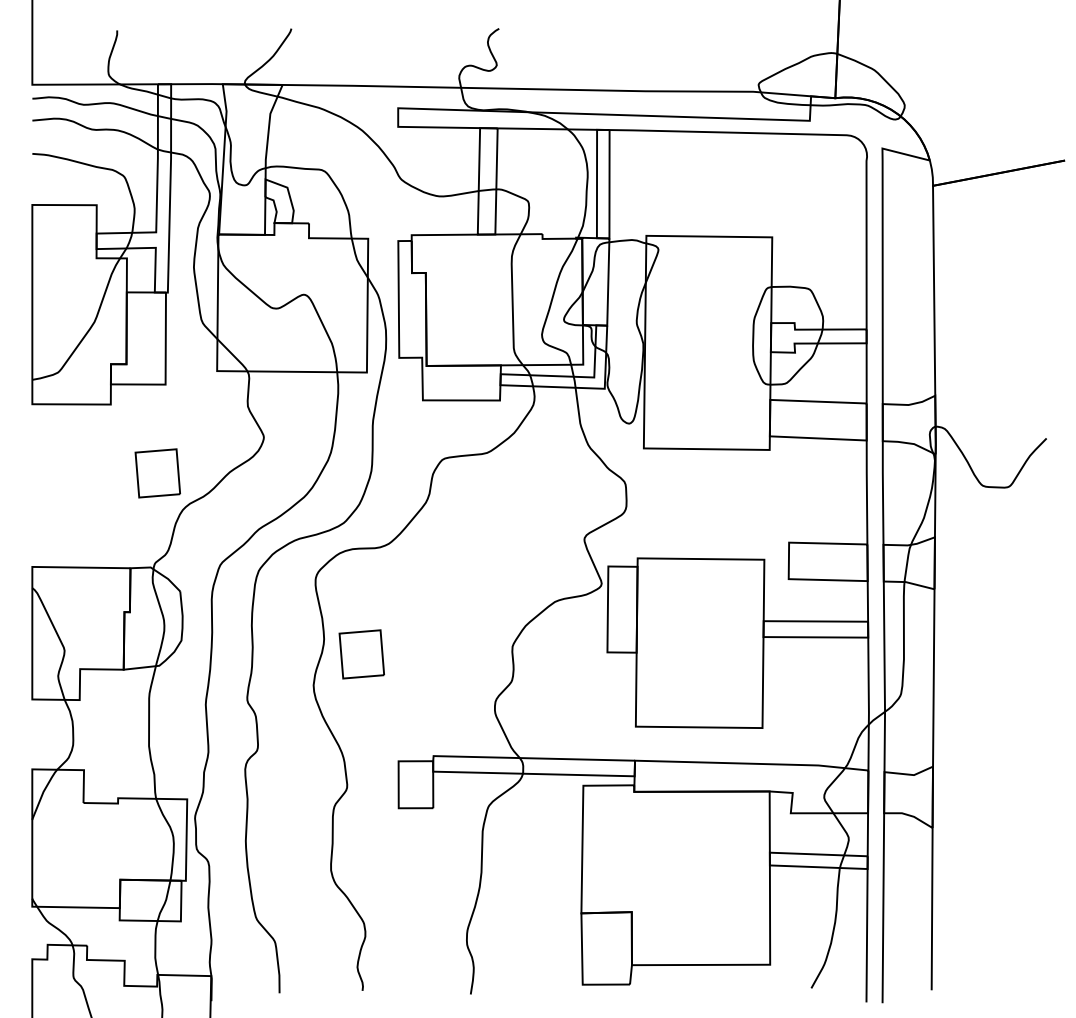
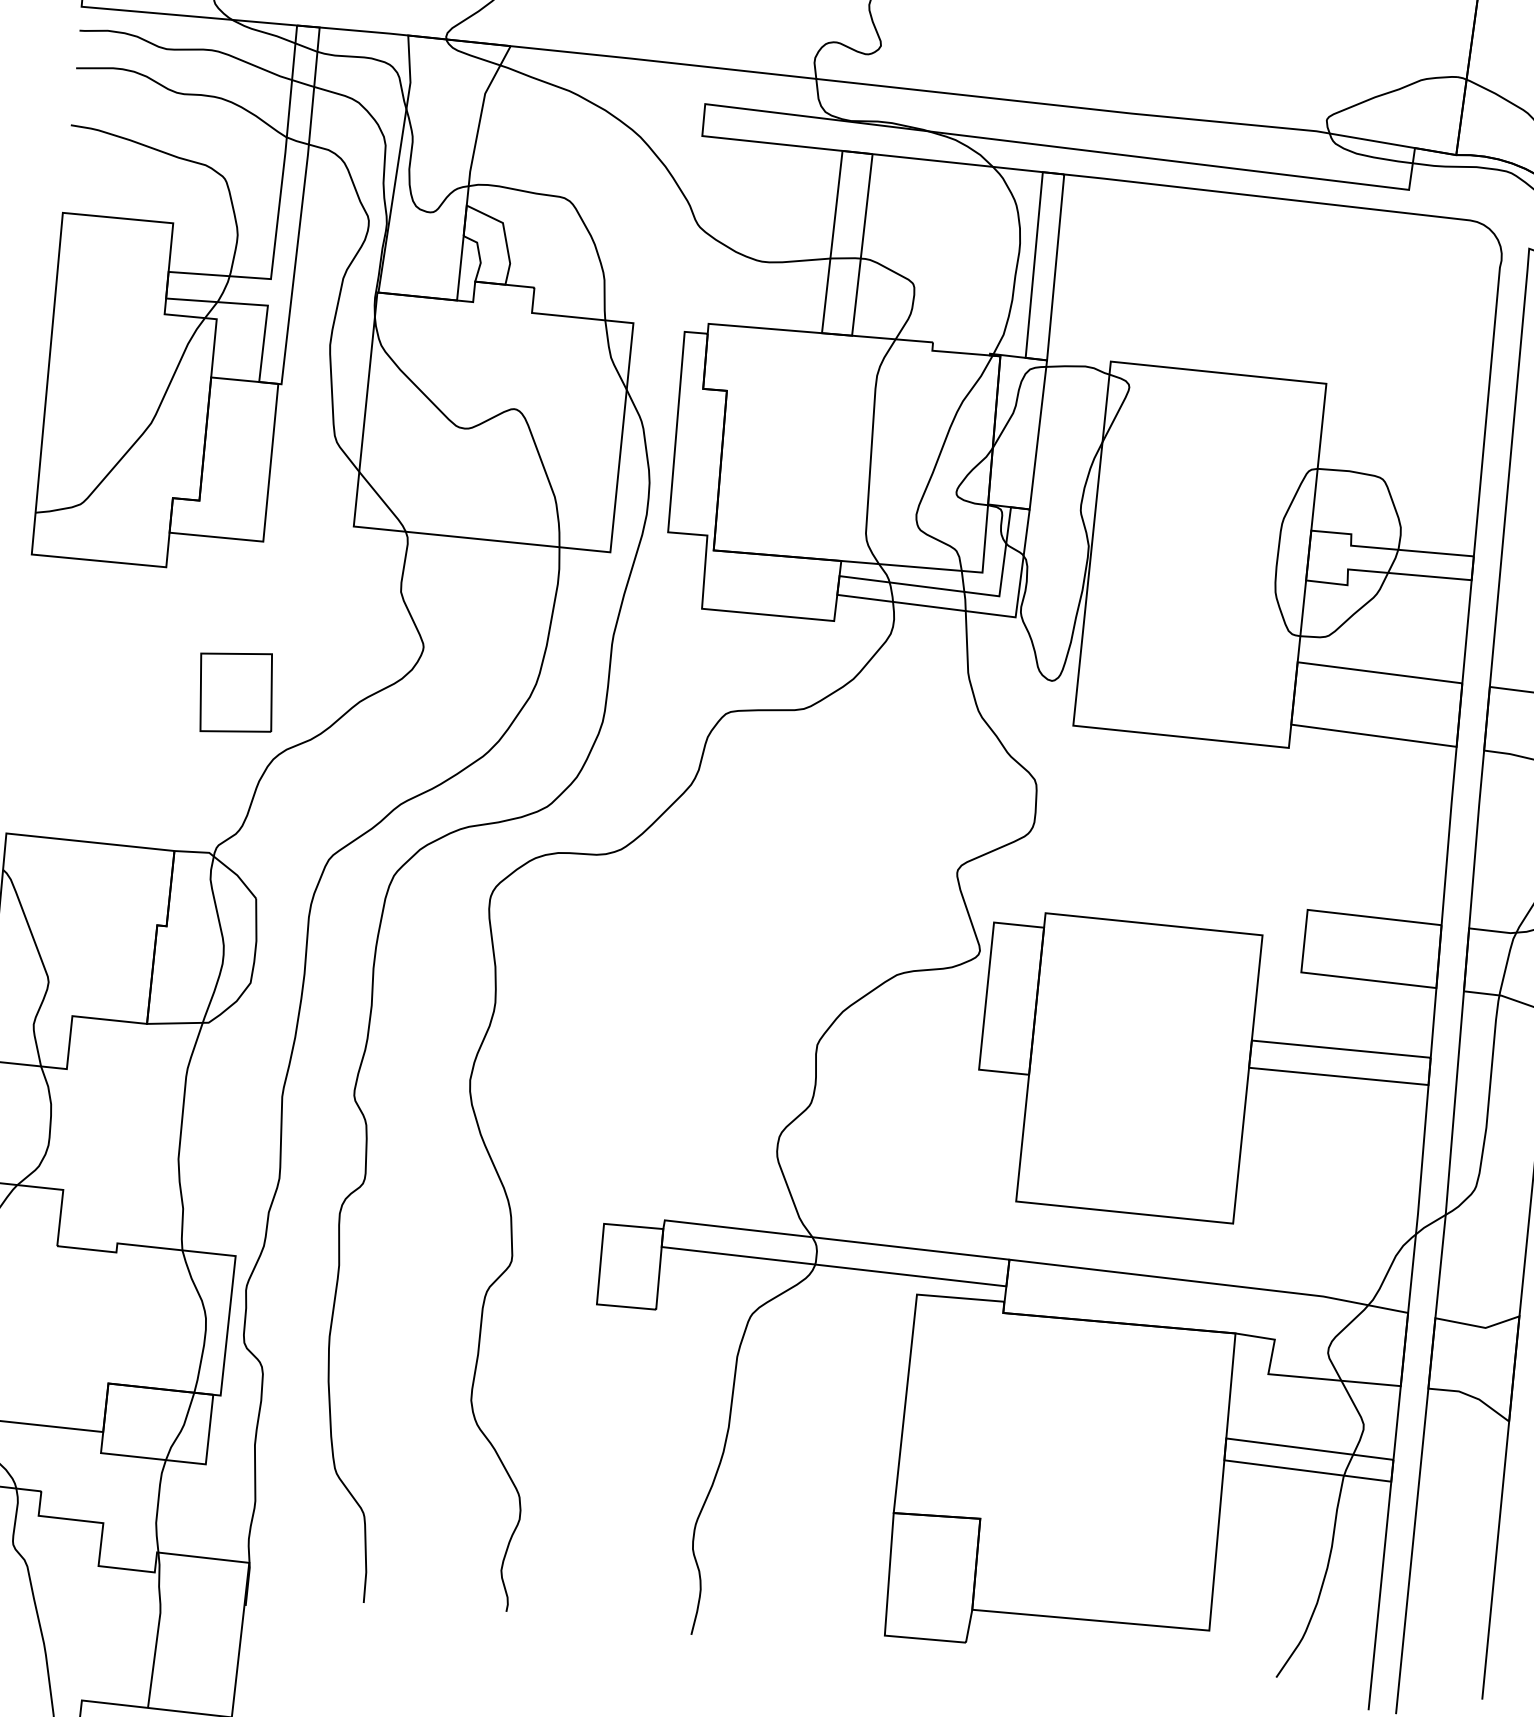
part: (361, 654) -> (557, 1034), removed

